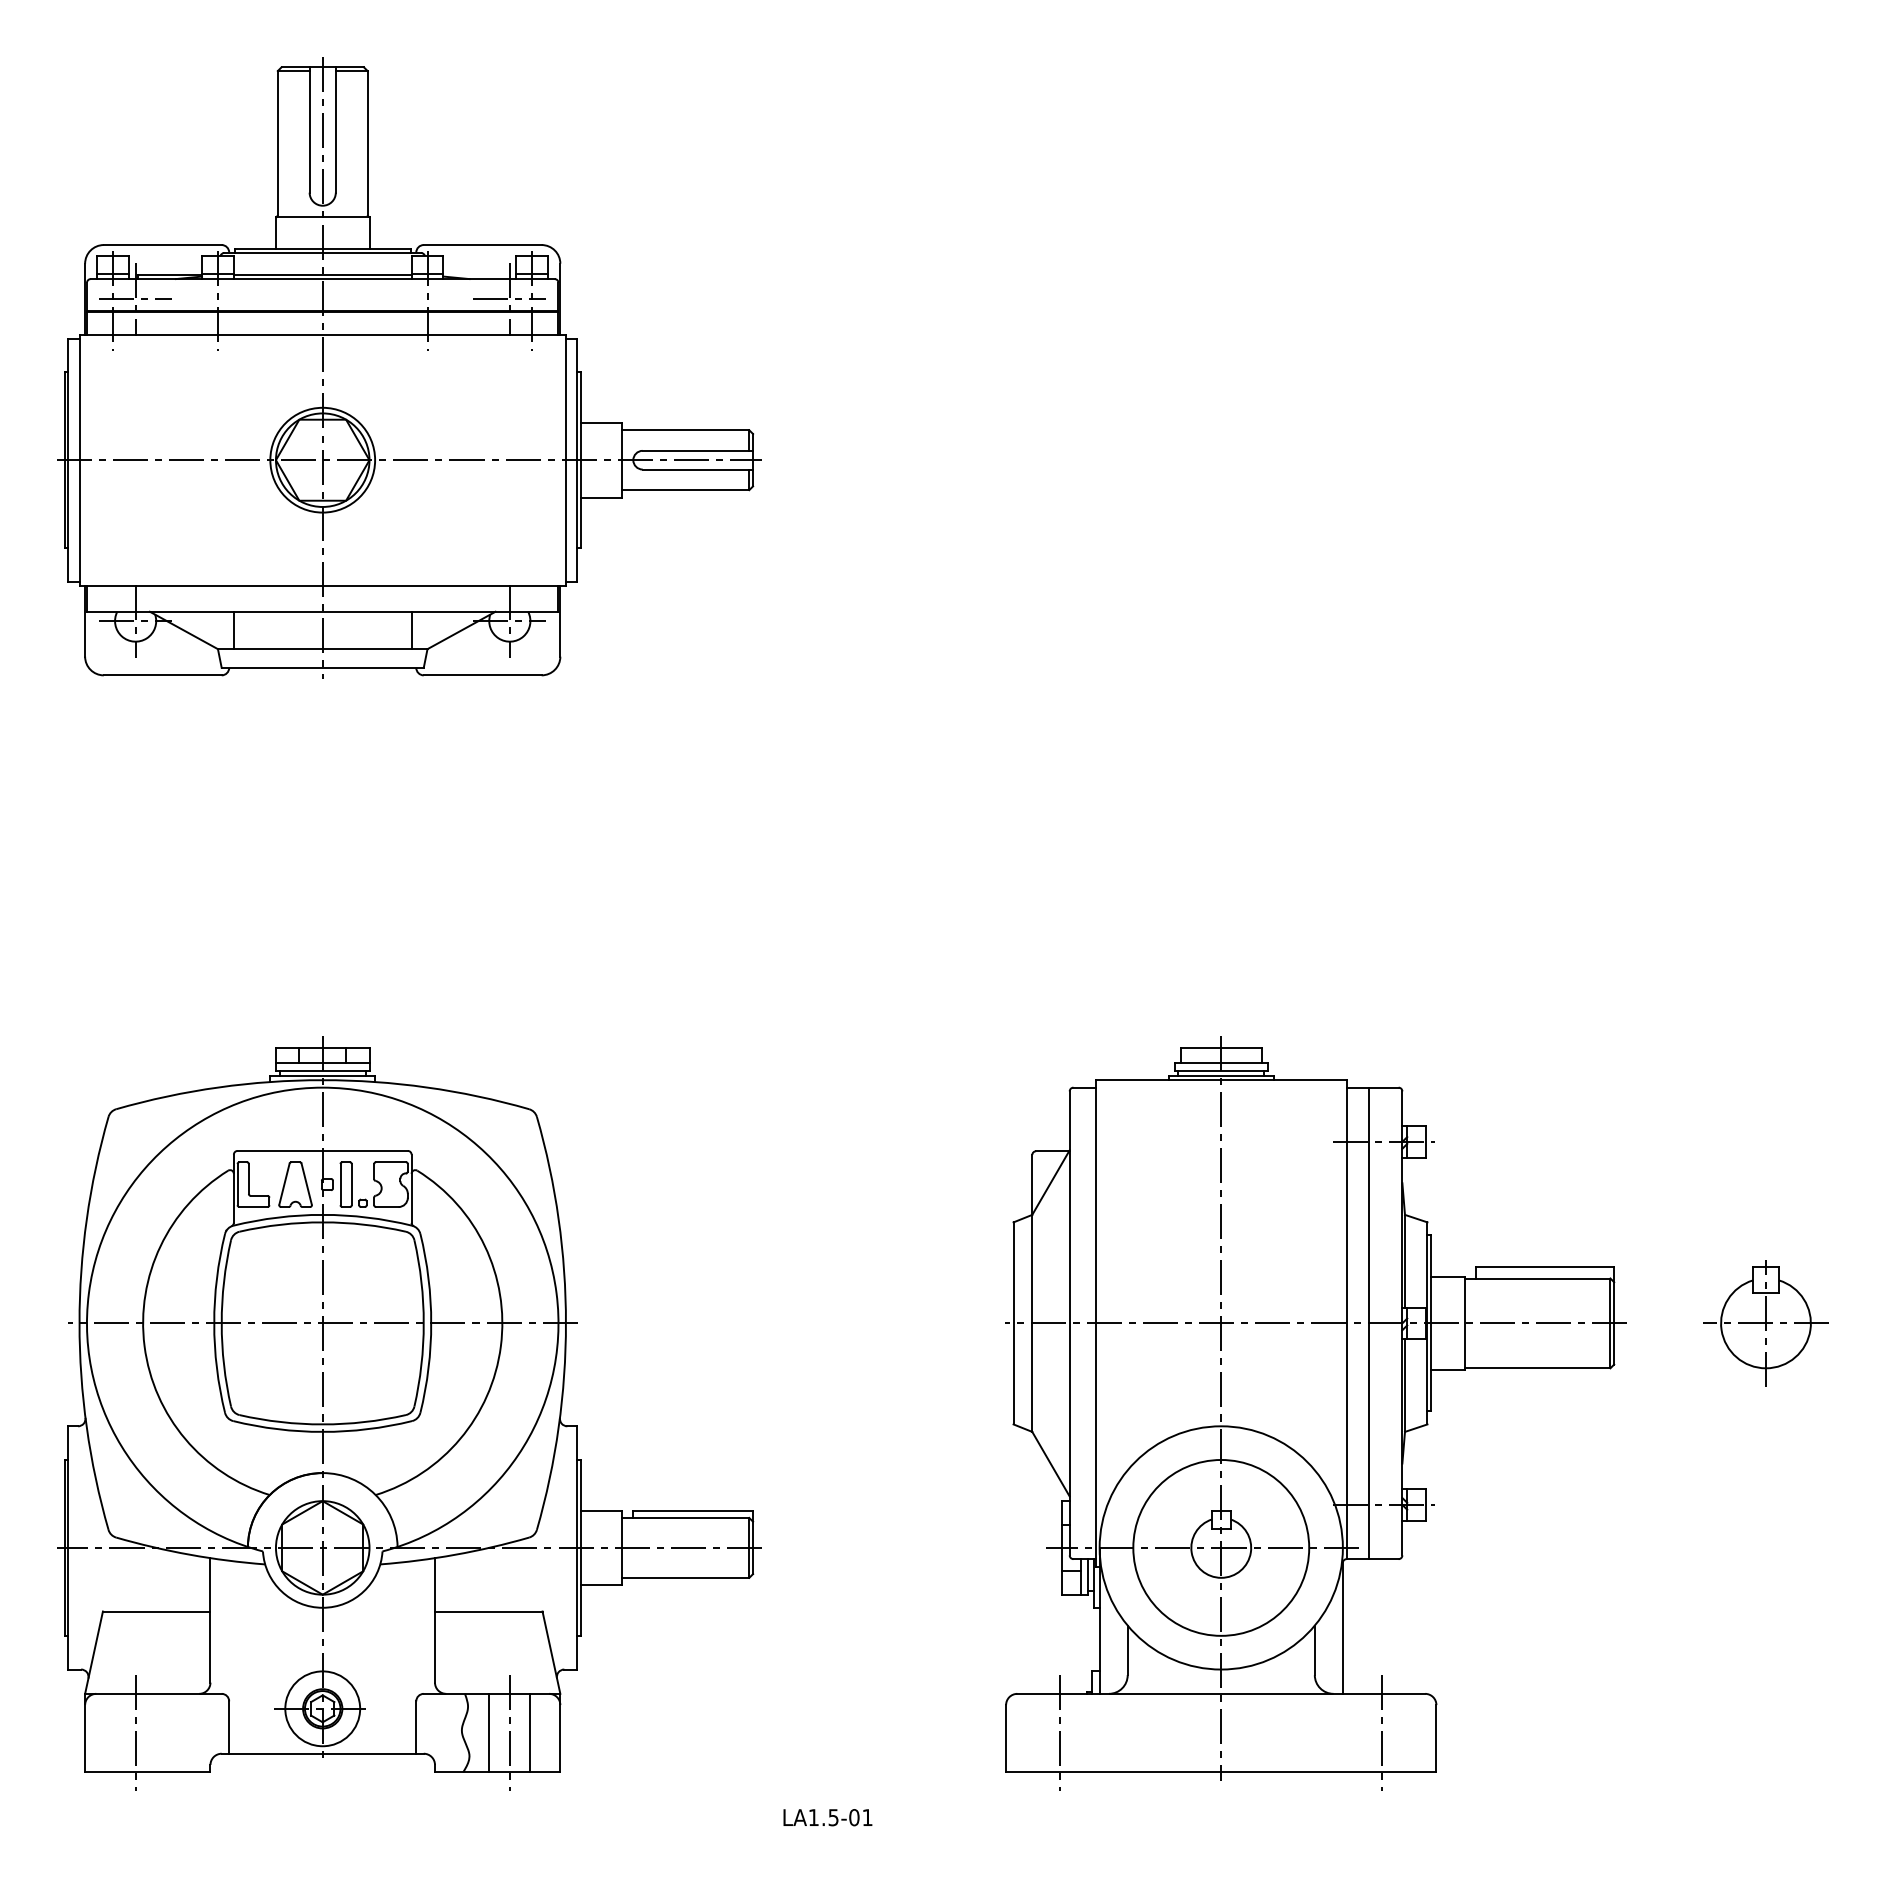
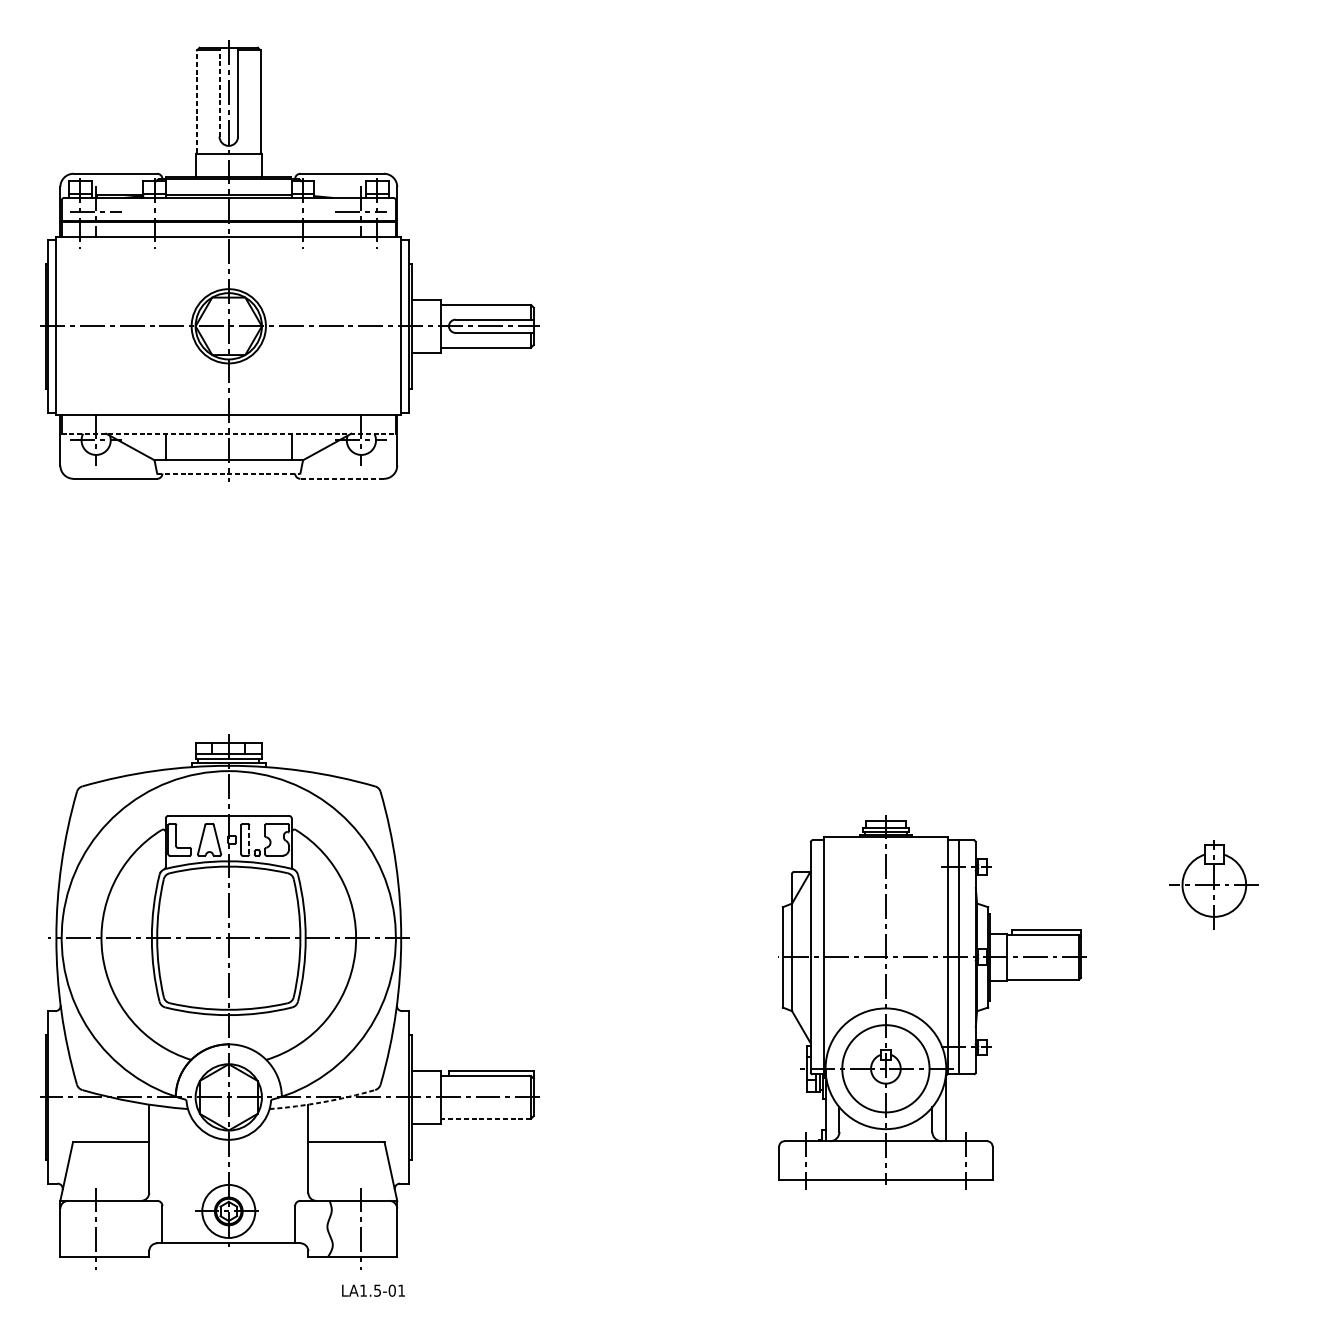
line: (309, 129) -> (219, 91), solid -> dashed
line: (277, 142) -> (196, 101), solid -> dashed
line: (322, 611) -> (228, 433), solid -> dashed
line: (323, 667) -> (229, 473), solid -> dashed
line: (482, 675) -> (342, 478), solid -> dashed
line: (351, 1184) -> (249, 839), solid -> dashed
part: (1765, 1323) -> (1213, 885), moved
part: (1315, 1413) -> (932, 1002), size x0.7
arc: (455, 1554) -> (322, 1102), solid -> dashed
line: (685, 1577) -> (485, 1118), solid -> dashed
line: (489, 1732) -> (347, 1228), removed
line: (530, 1732) -> (376, 1228), removed
text: (827, 1817) -> (373, 1290), moved

